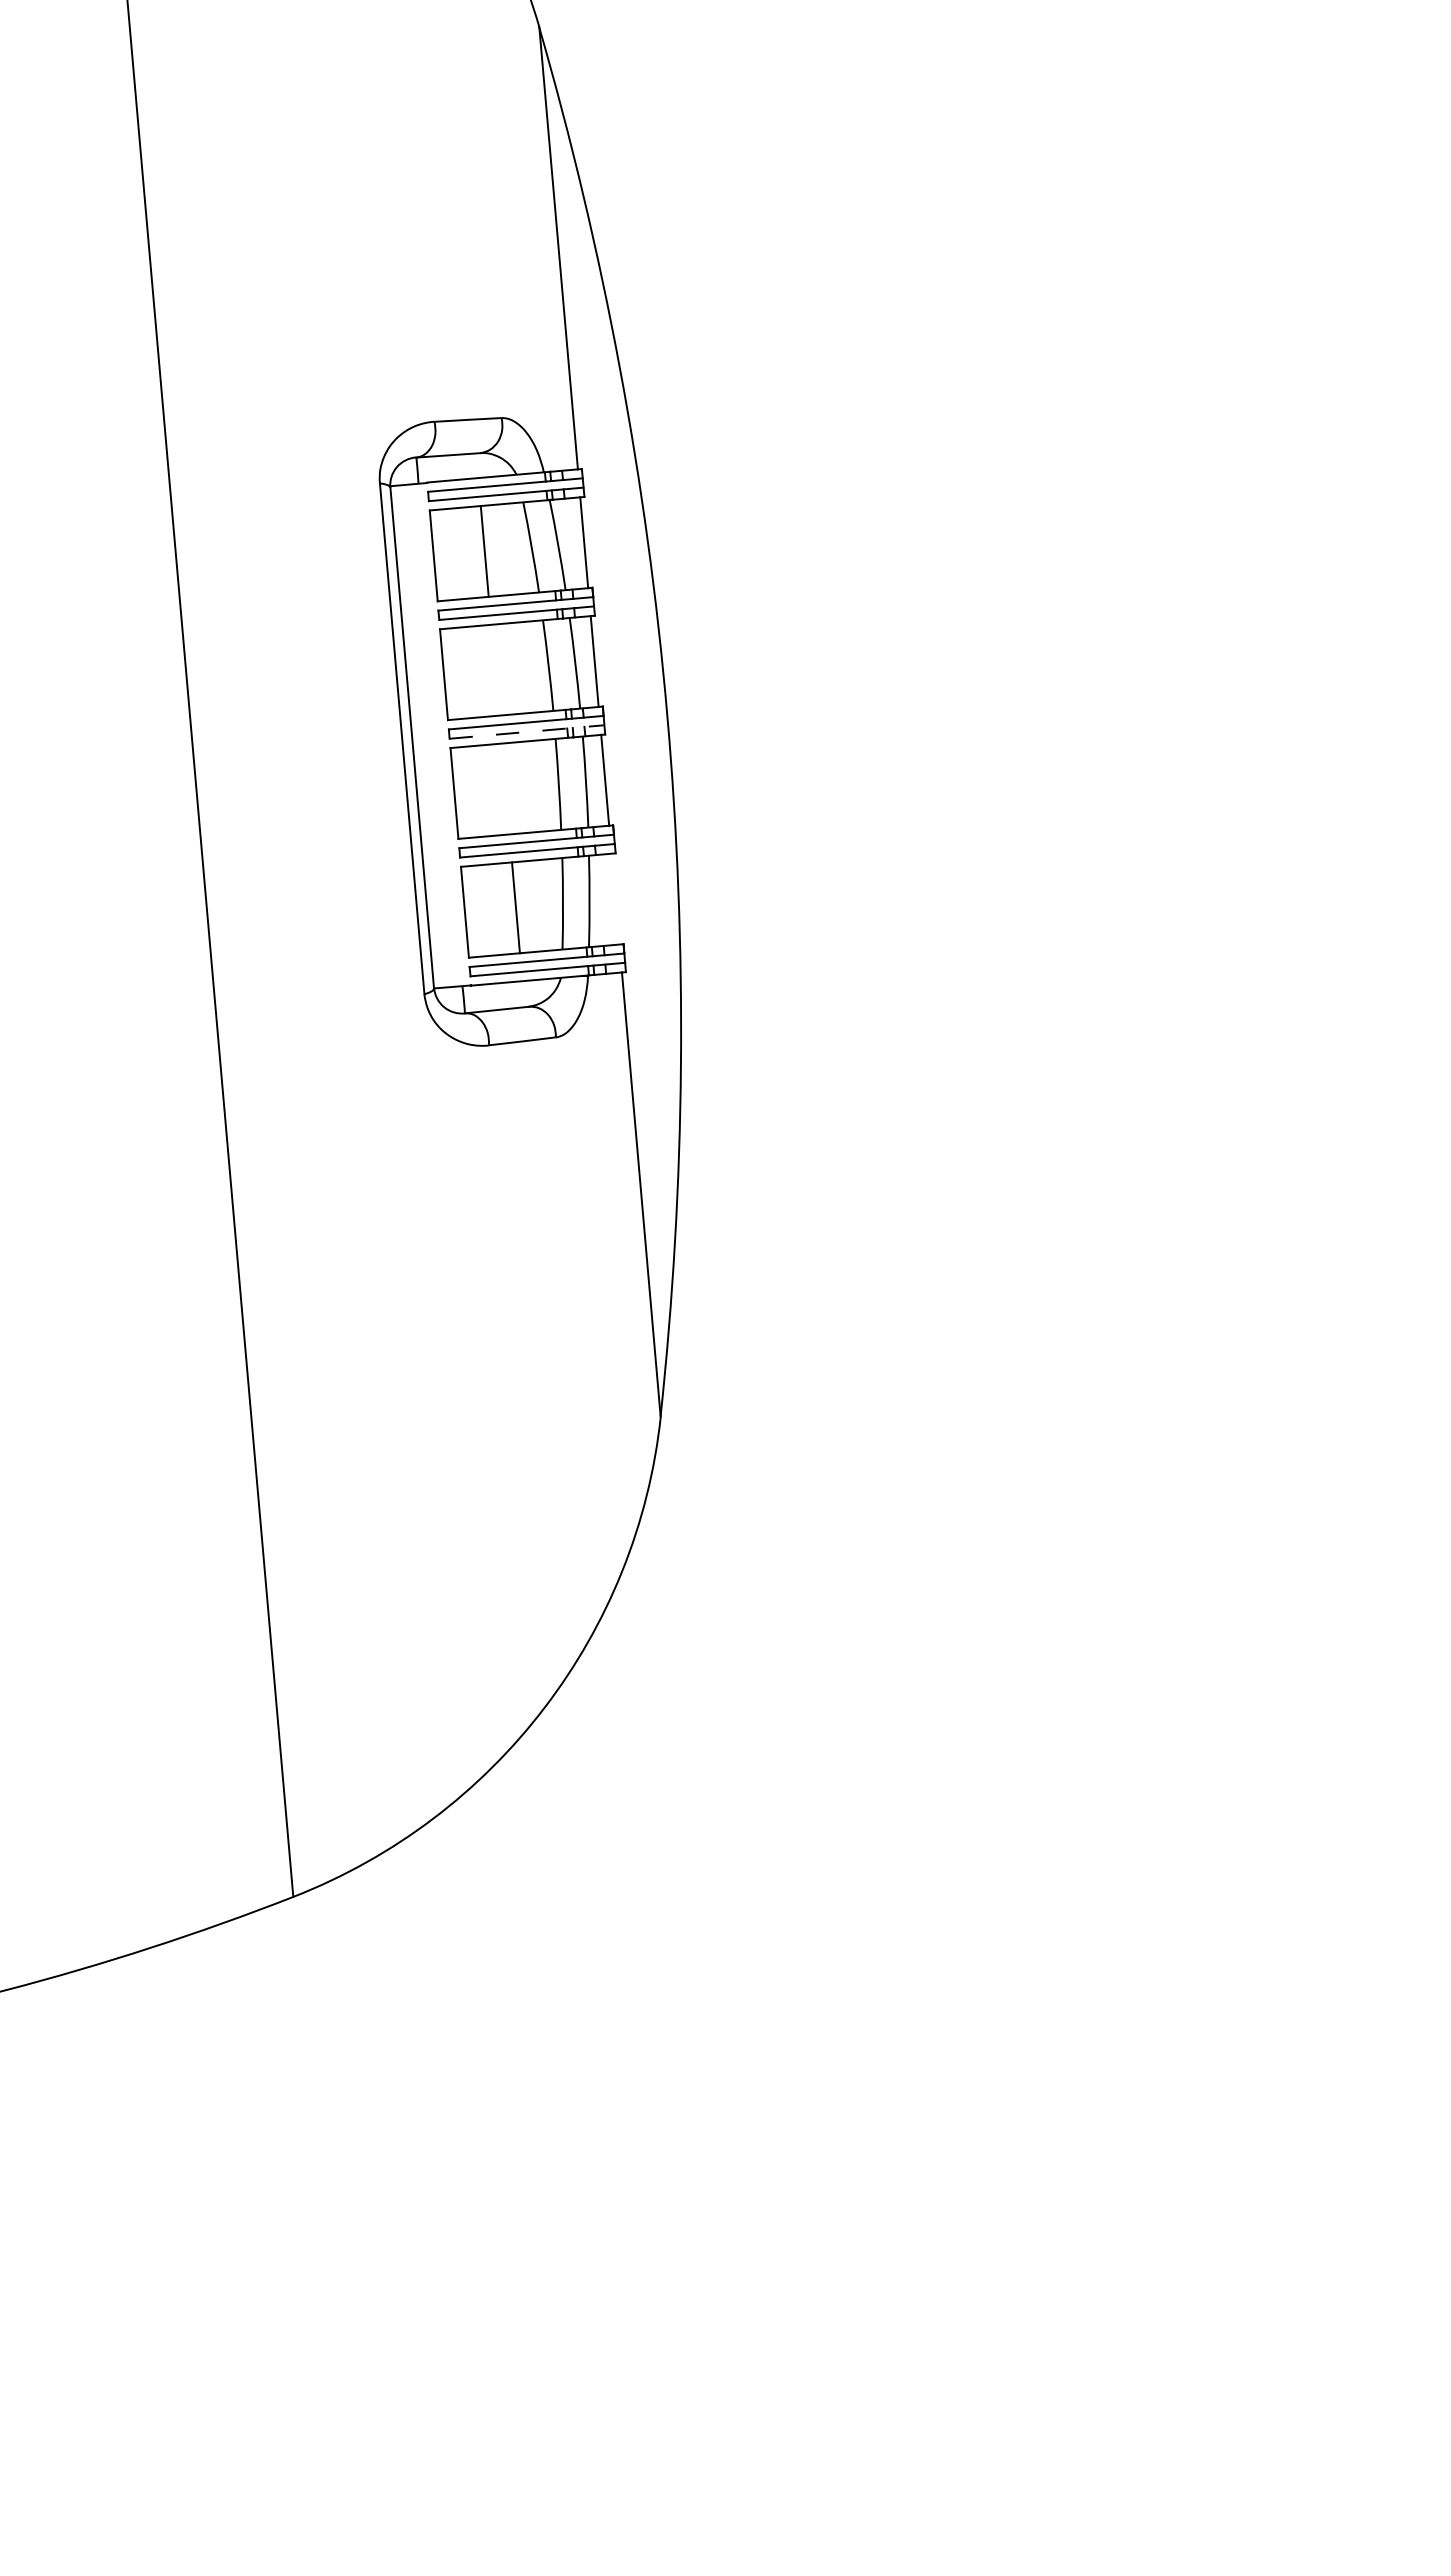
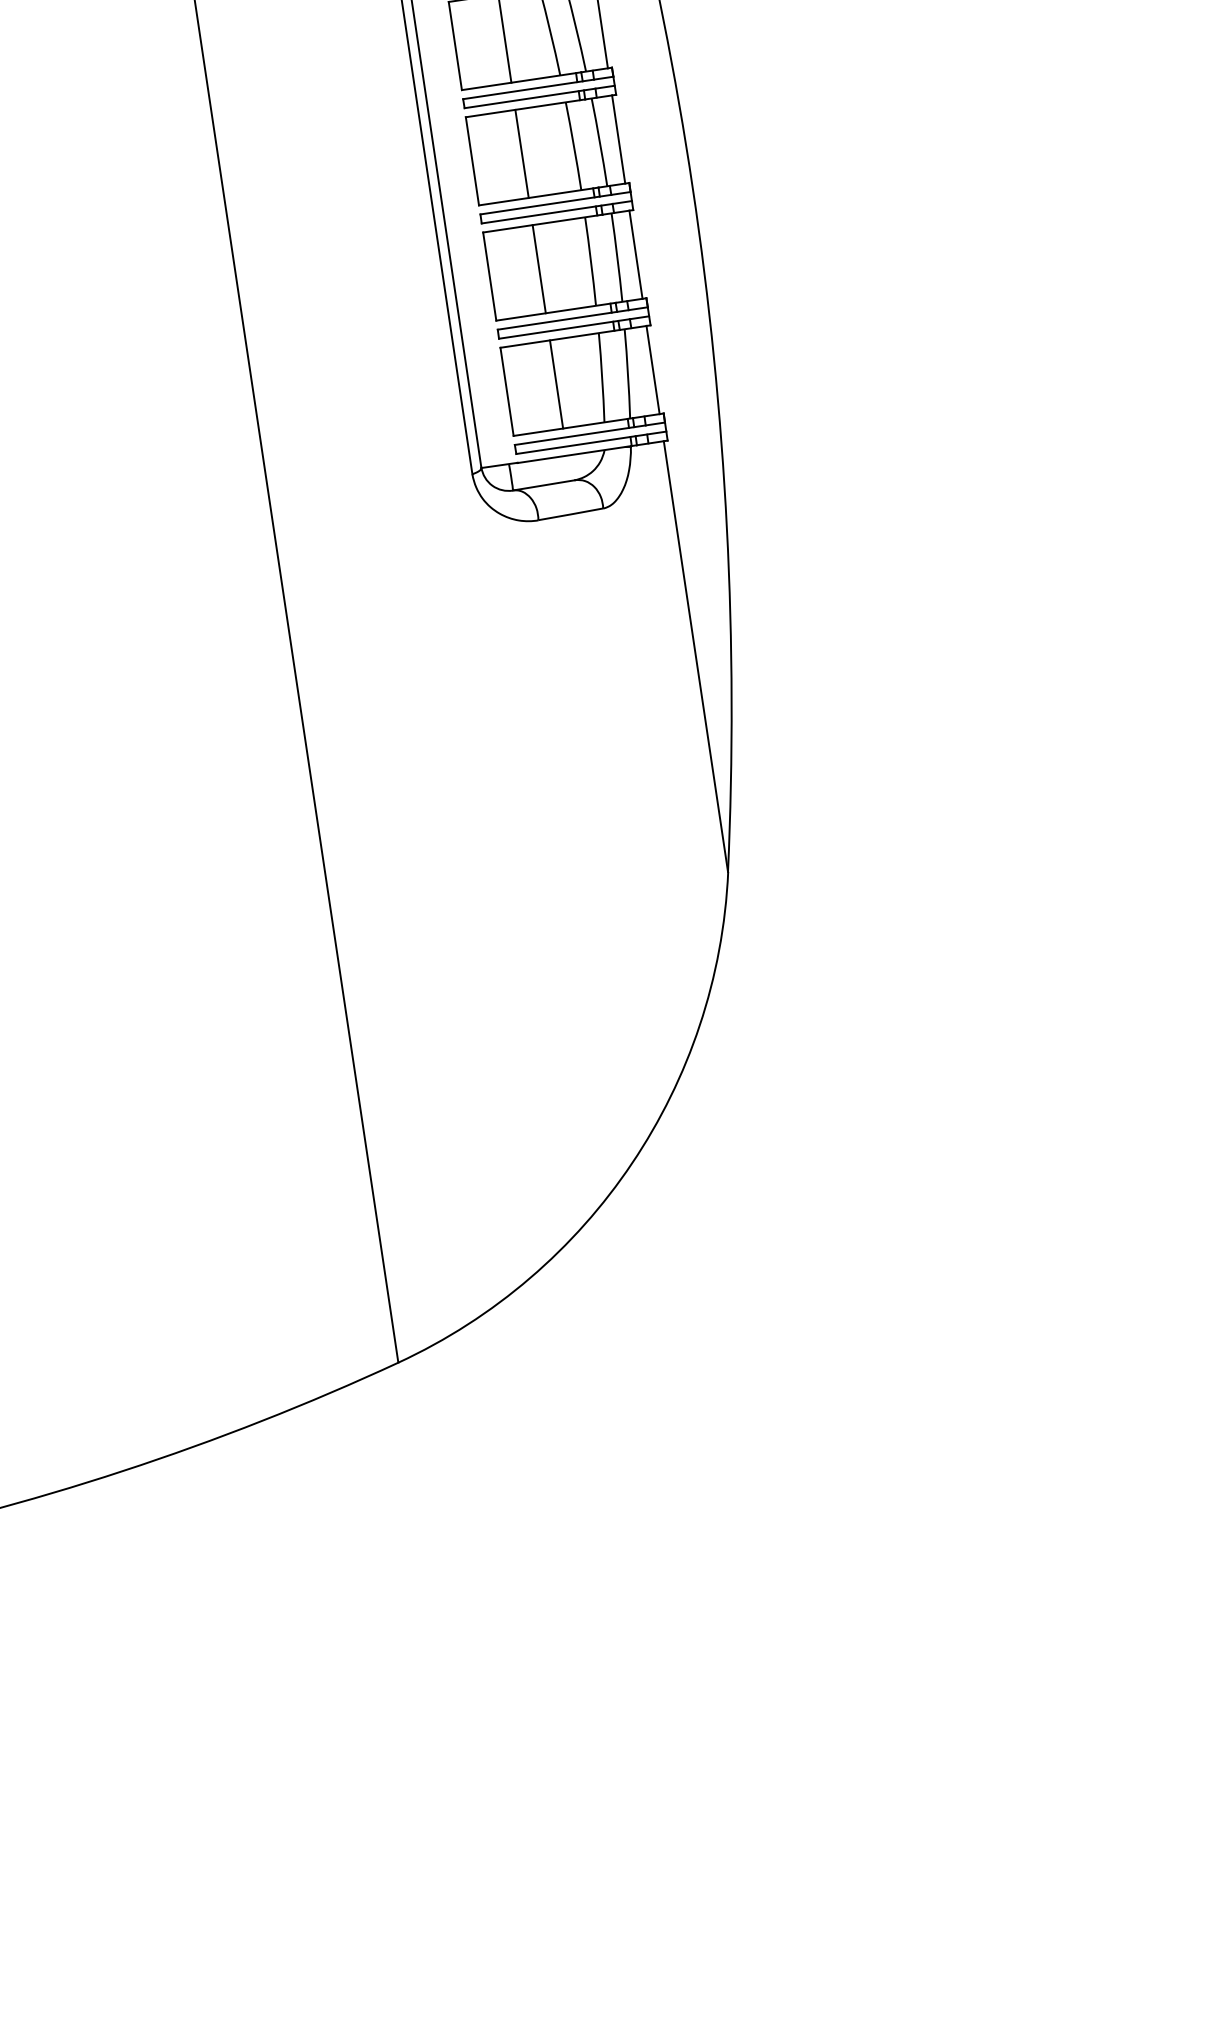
line: (495, 669) -> (522, 153), added
line: (527, 732) -> (557, 212), dashed -> solid
line: (505, 788) -> (539, 268), added
line: (615, 898) -> (653, 369), added

